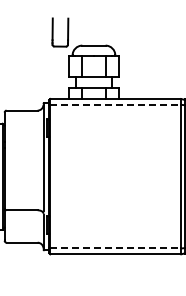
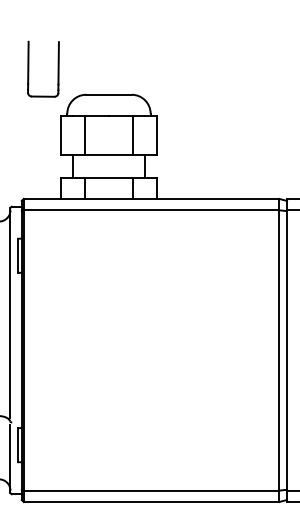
line: (115, 104) -> (150, 209), dashed -> solid
line: (115, 248) -> (150, 490), dashed -> solid

